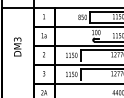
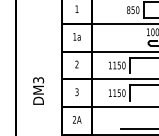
text: (17, 46) -> (38, 90), moved

